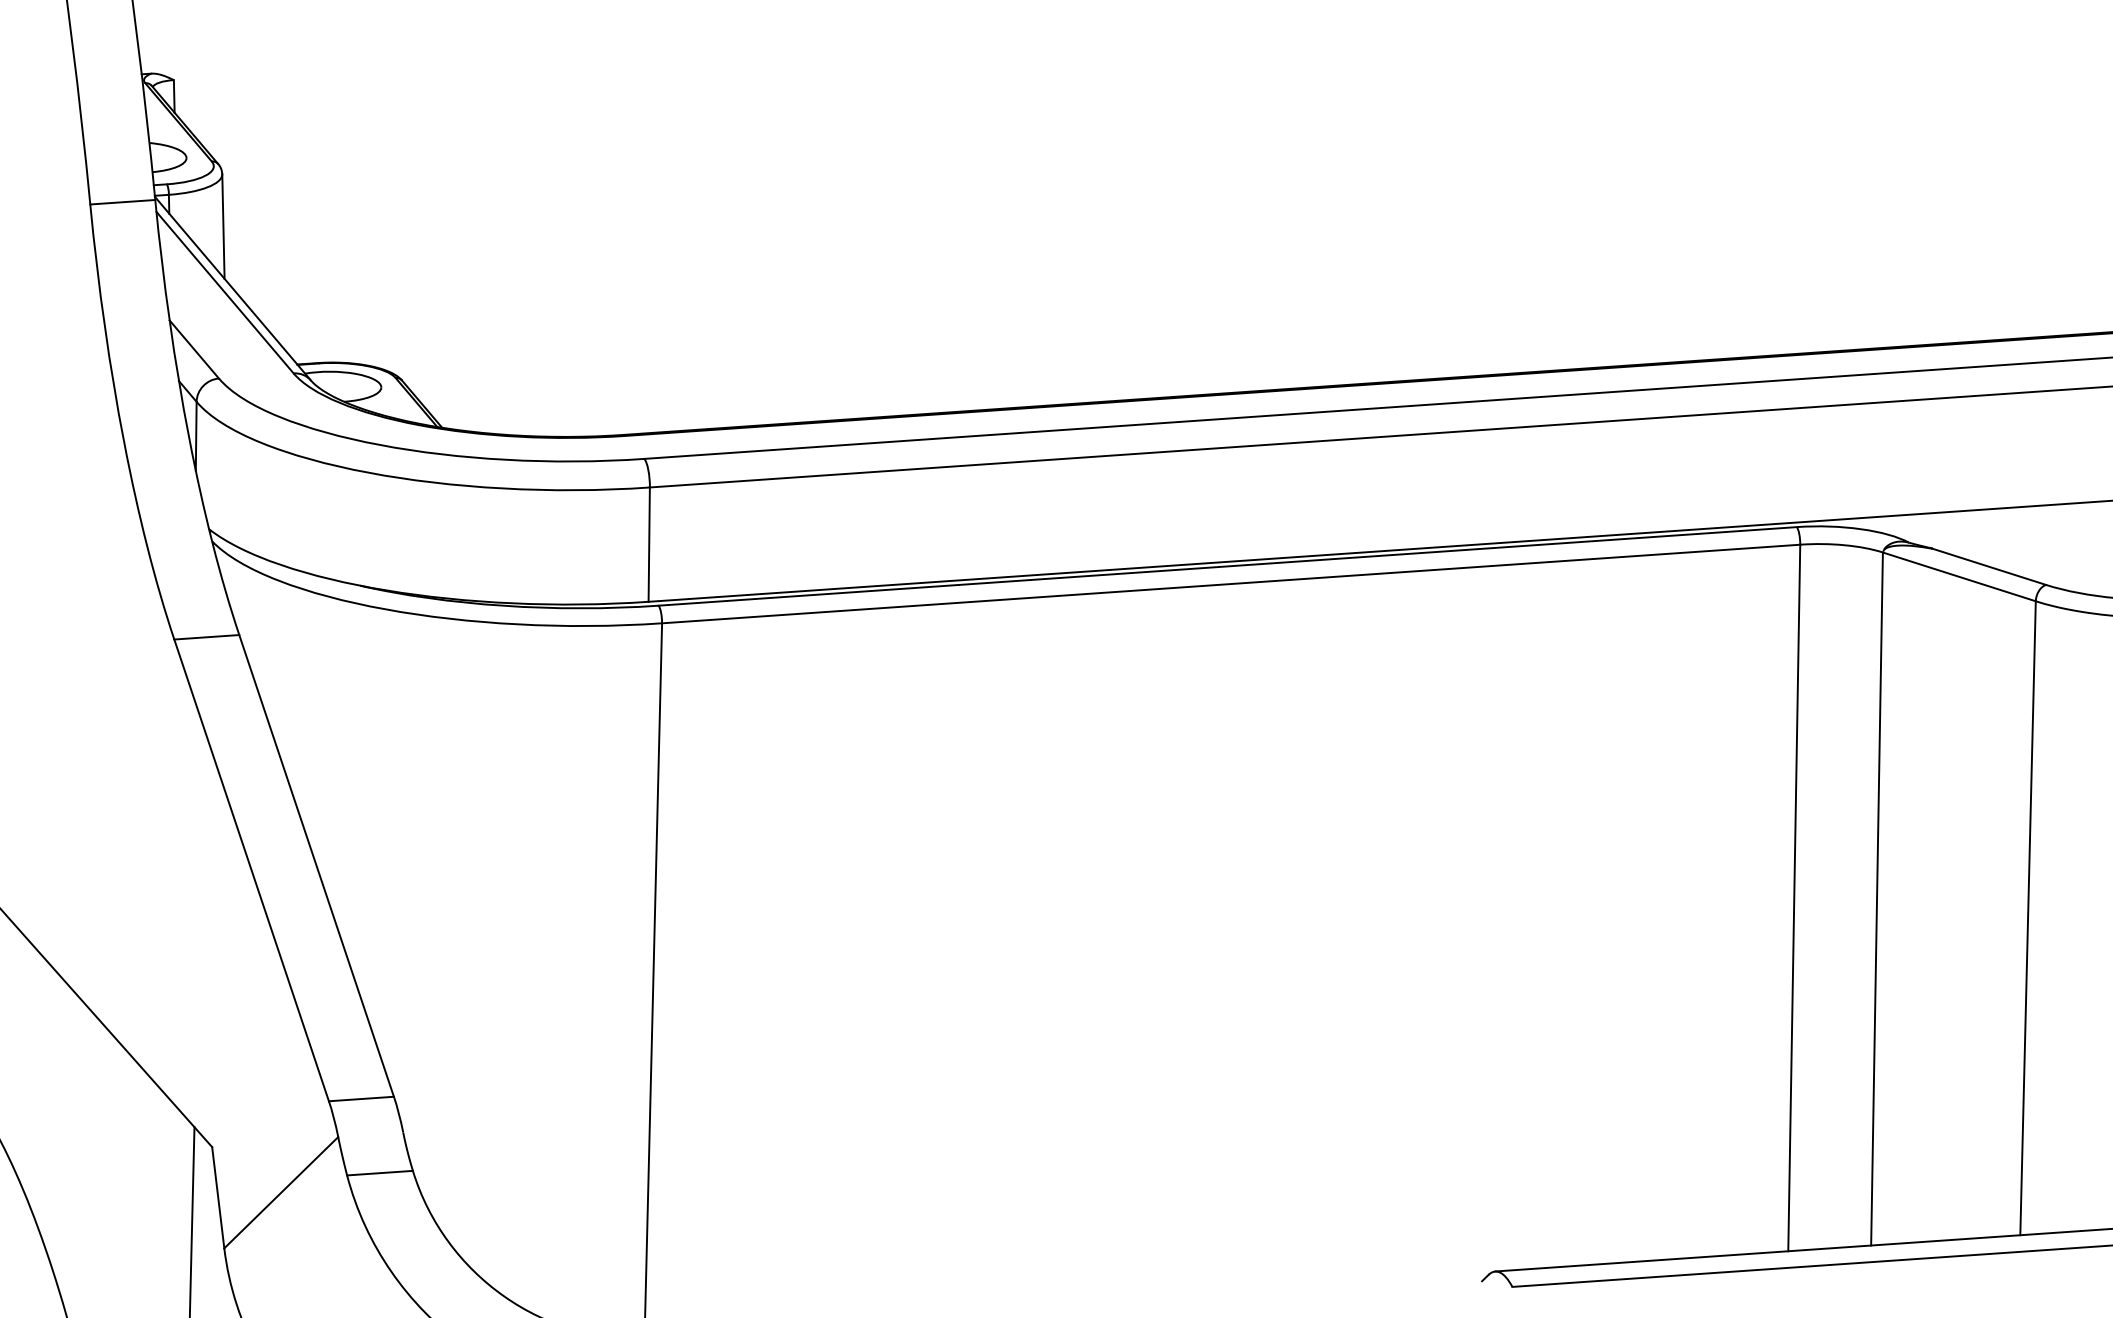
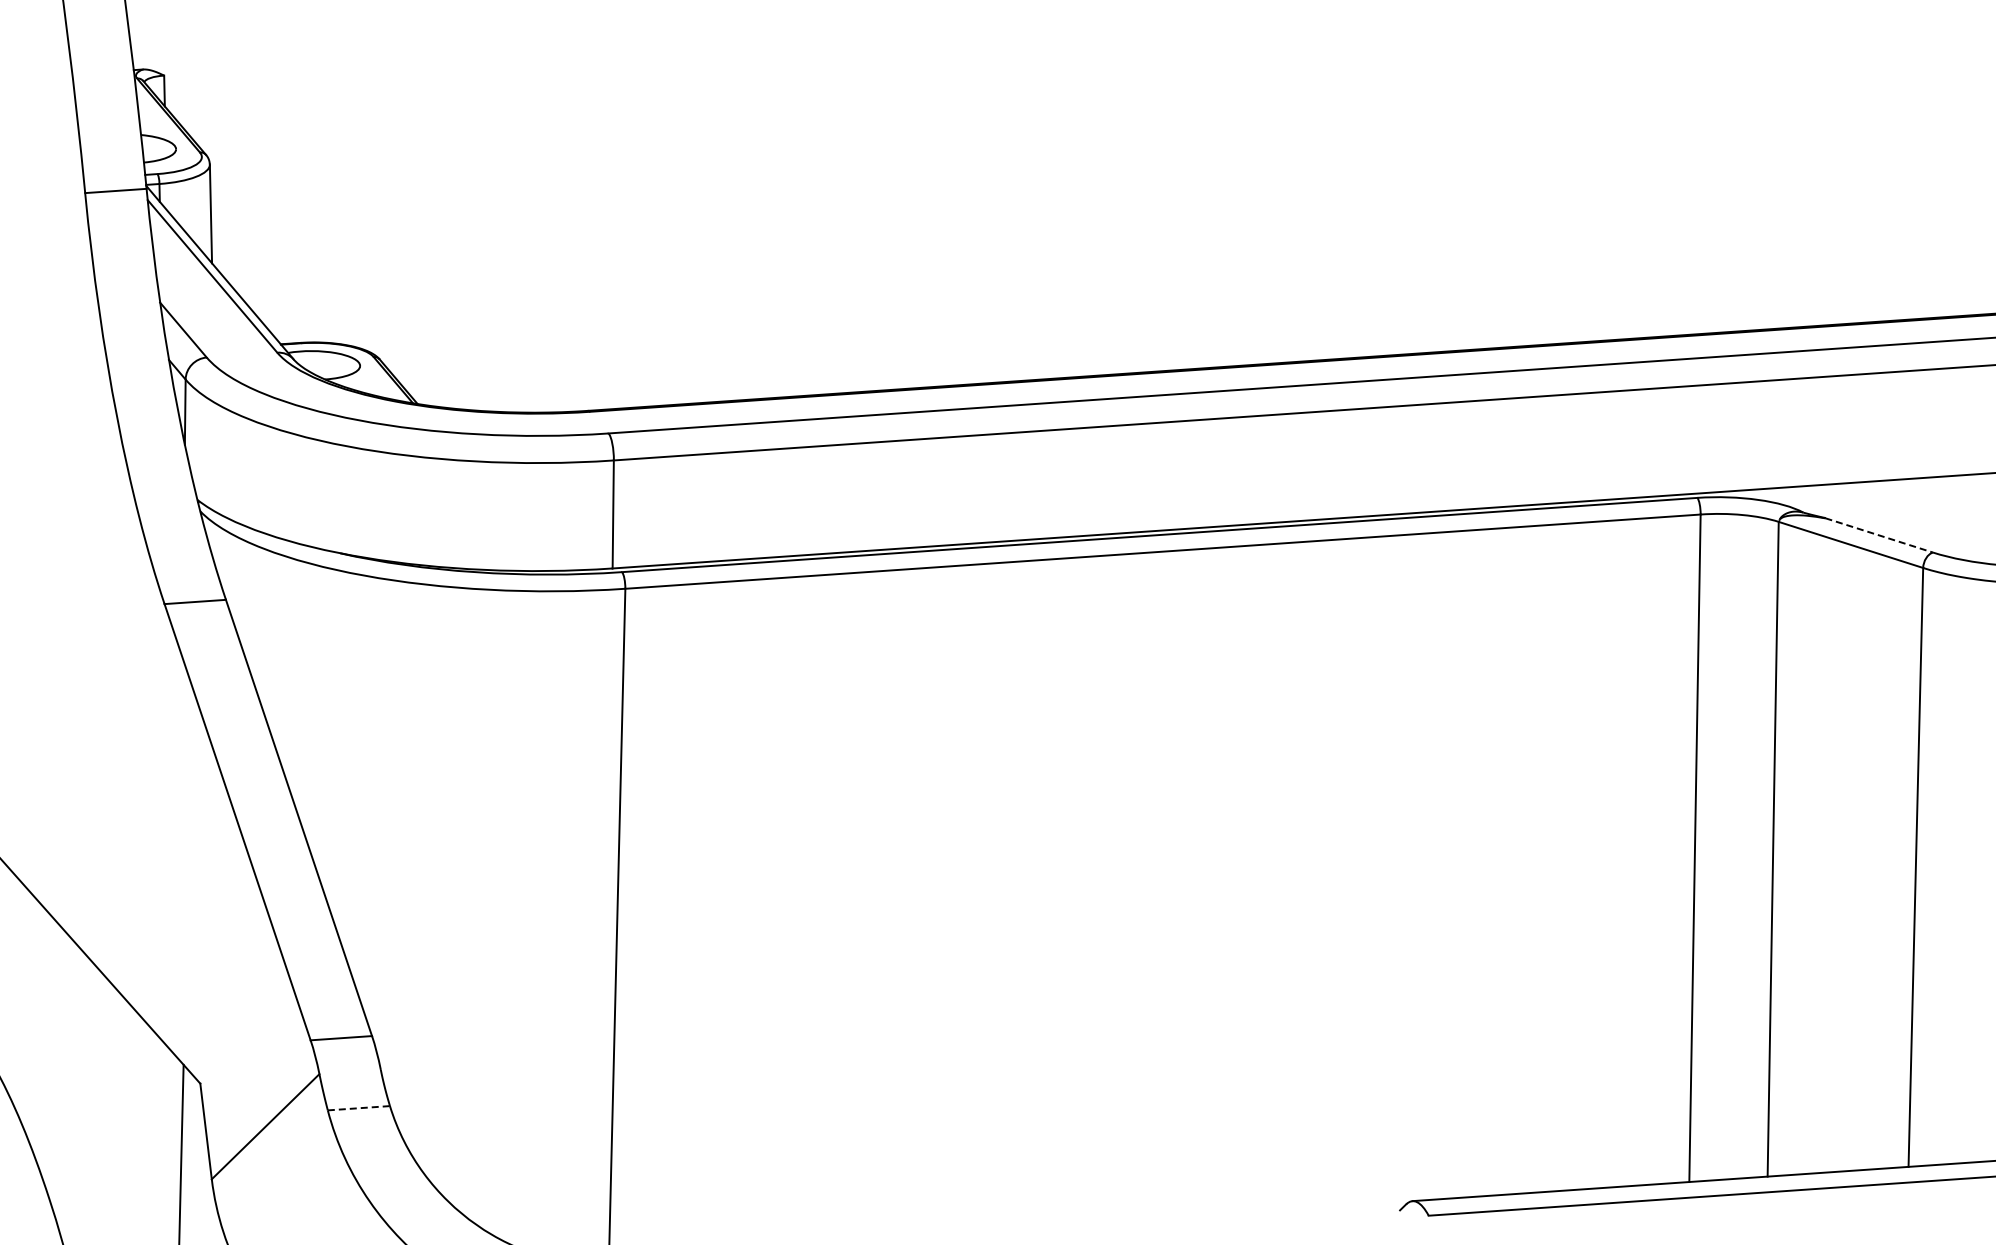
line: (1989, 566) -> (1879, 535), solid -> dashed
line: (380, 1173) -> (359, 1108), solid -> dashed

